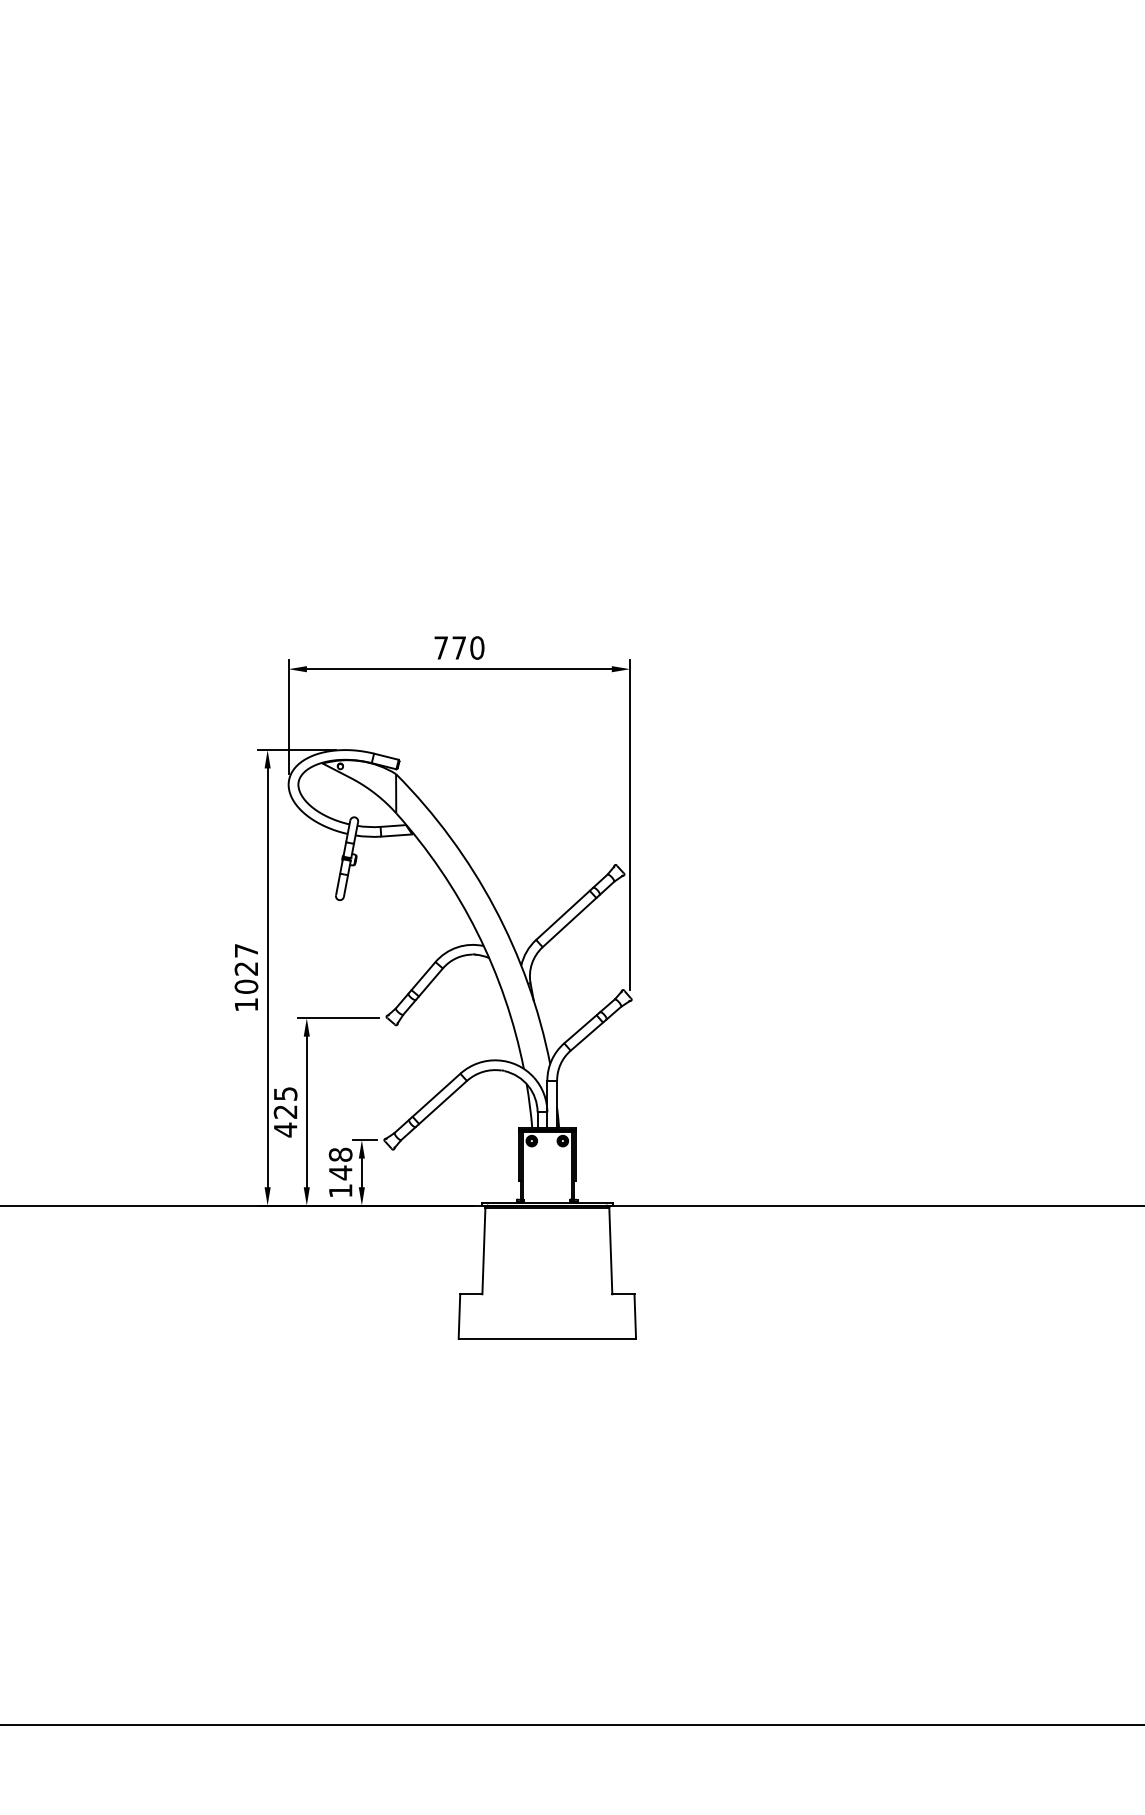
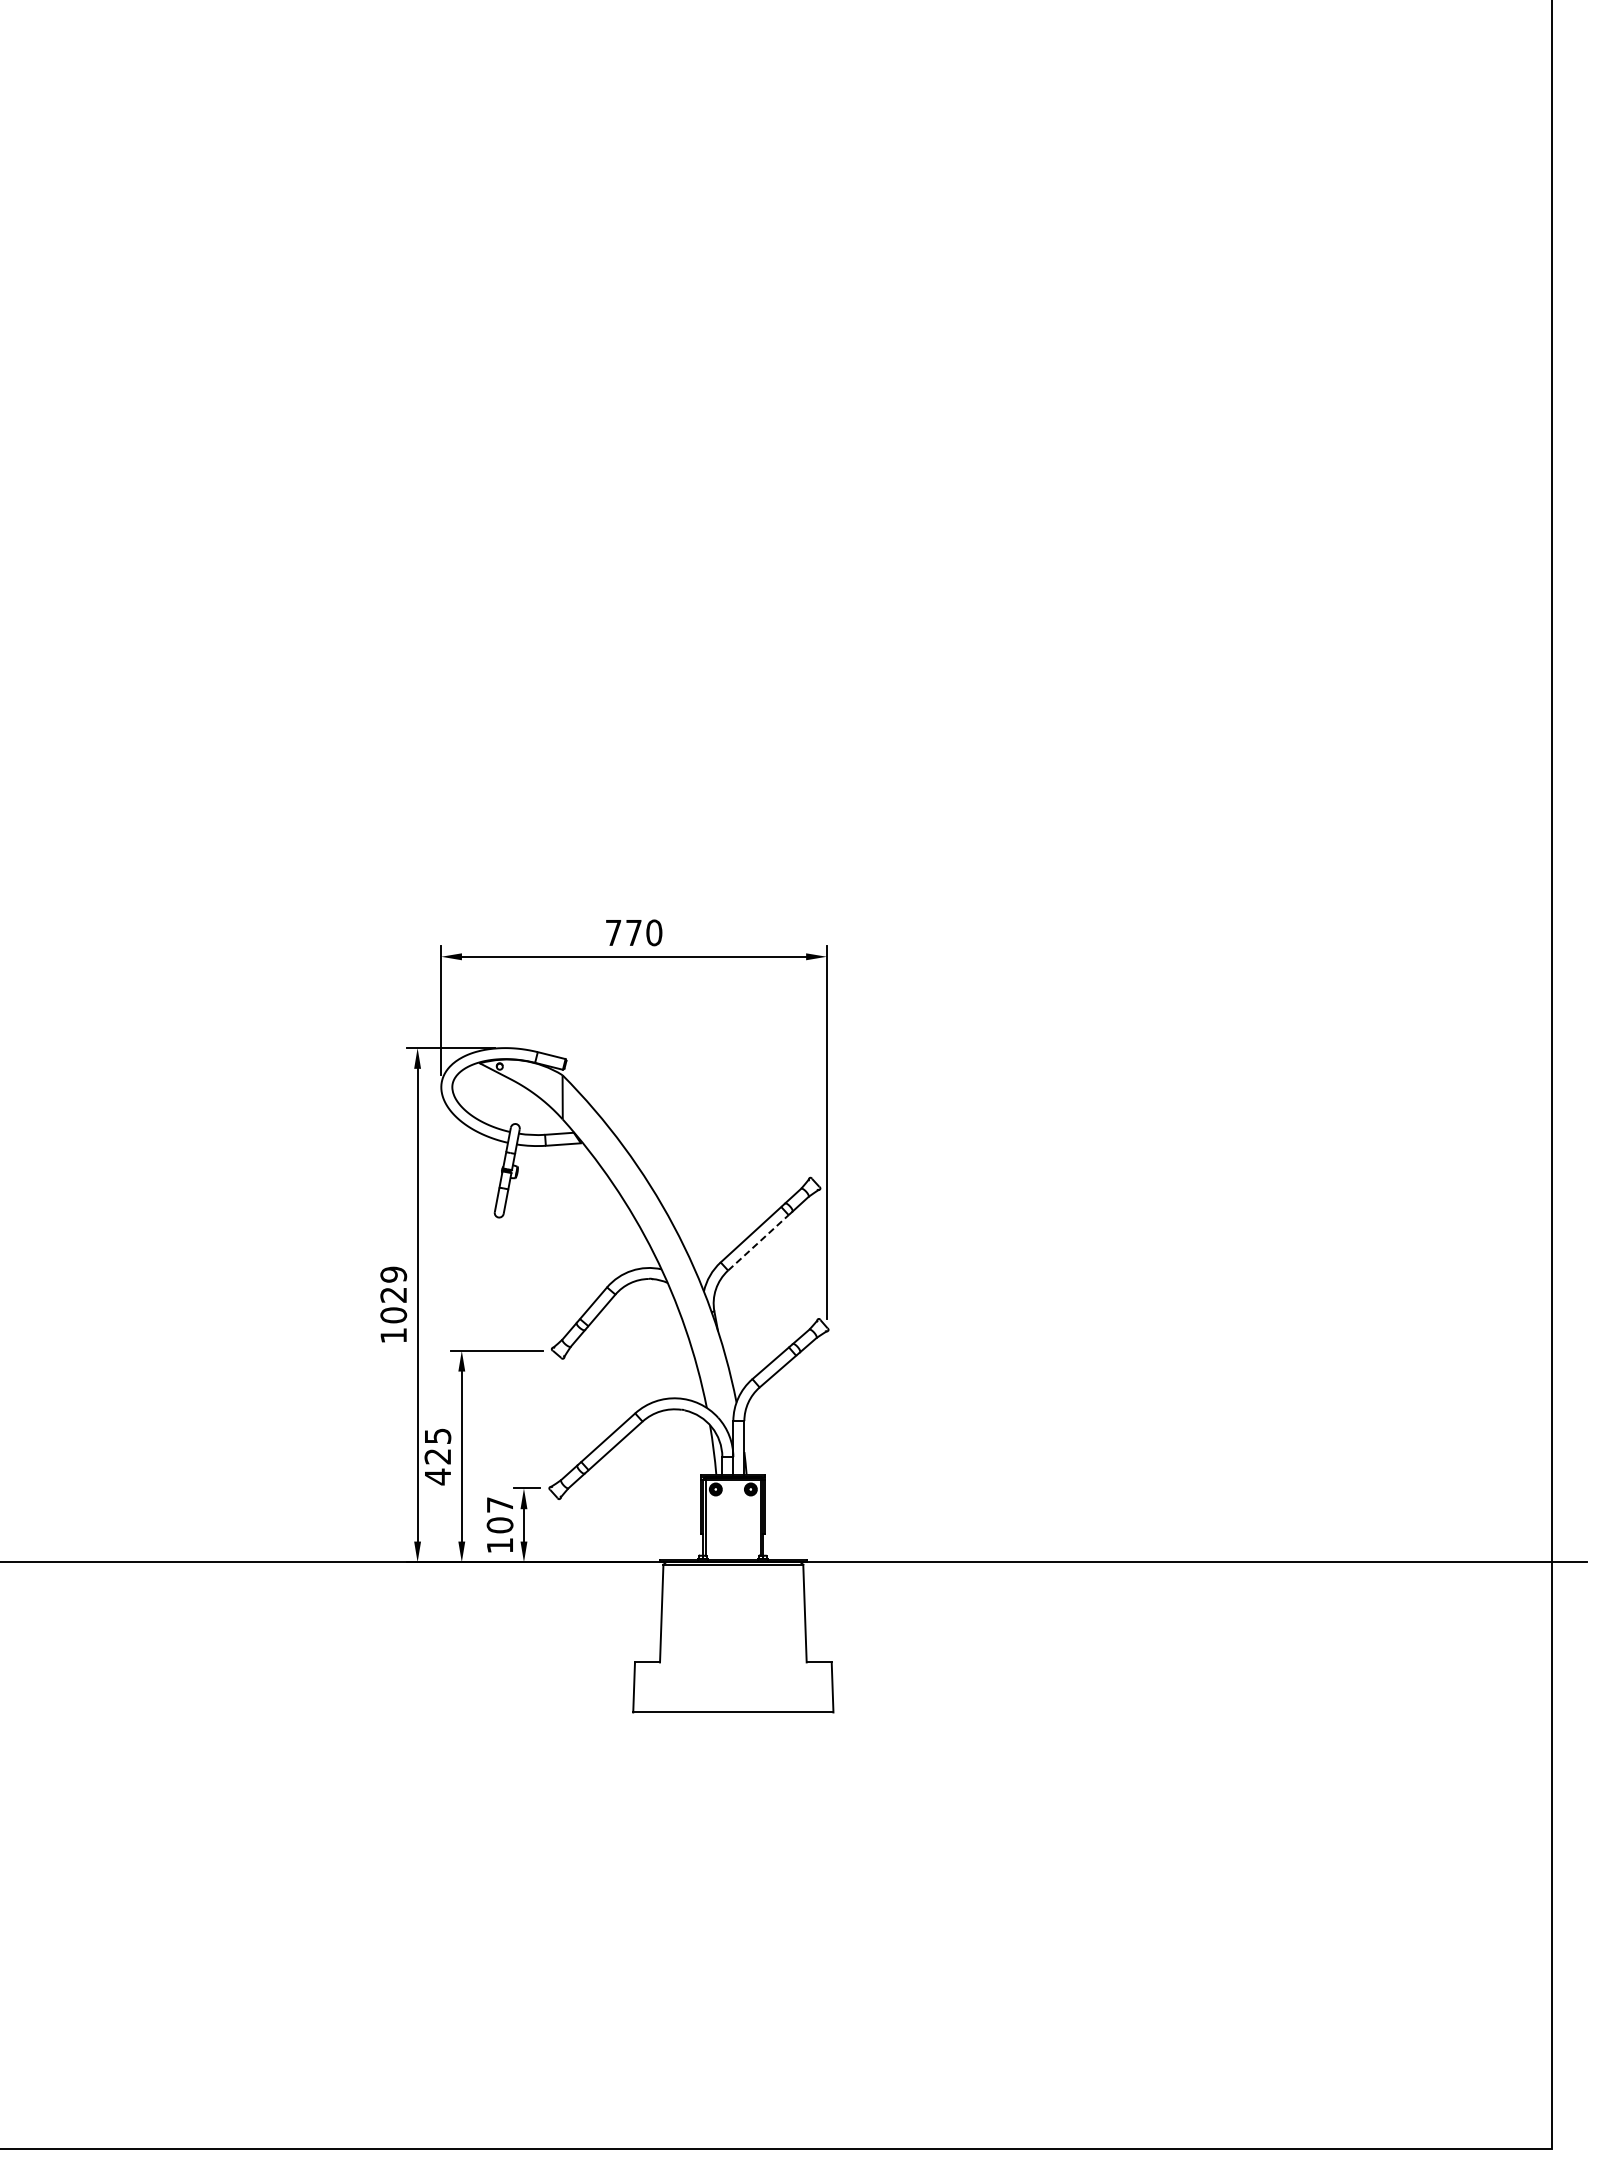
line: (569, 922) -> (758, 1242), solid -> dashed
text: (246, 950) -> (393, 1274), 1027 -> 1029
text: (340, 1164) -> (499, 1515), 148 -> 107

